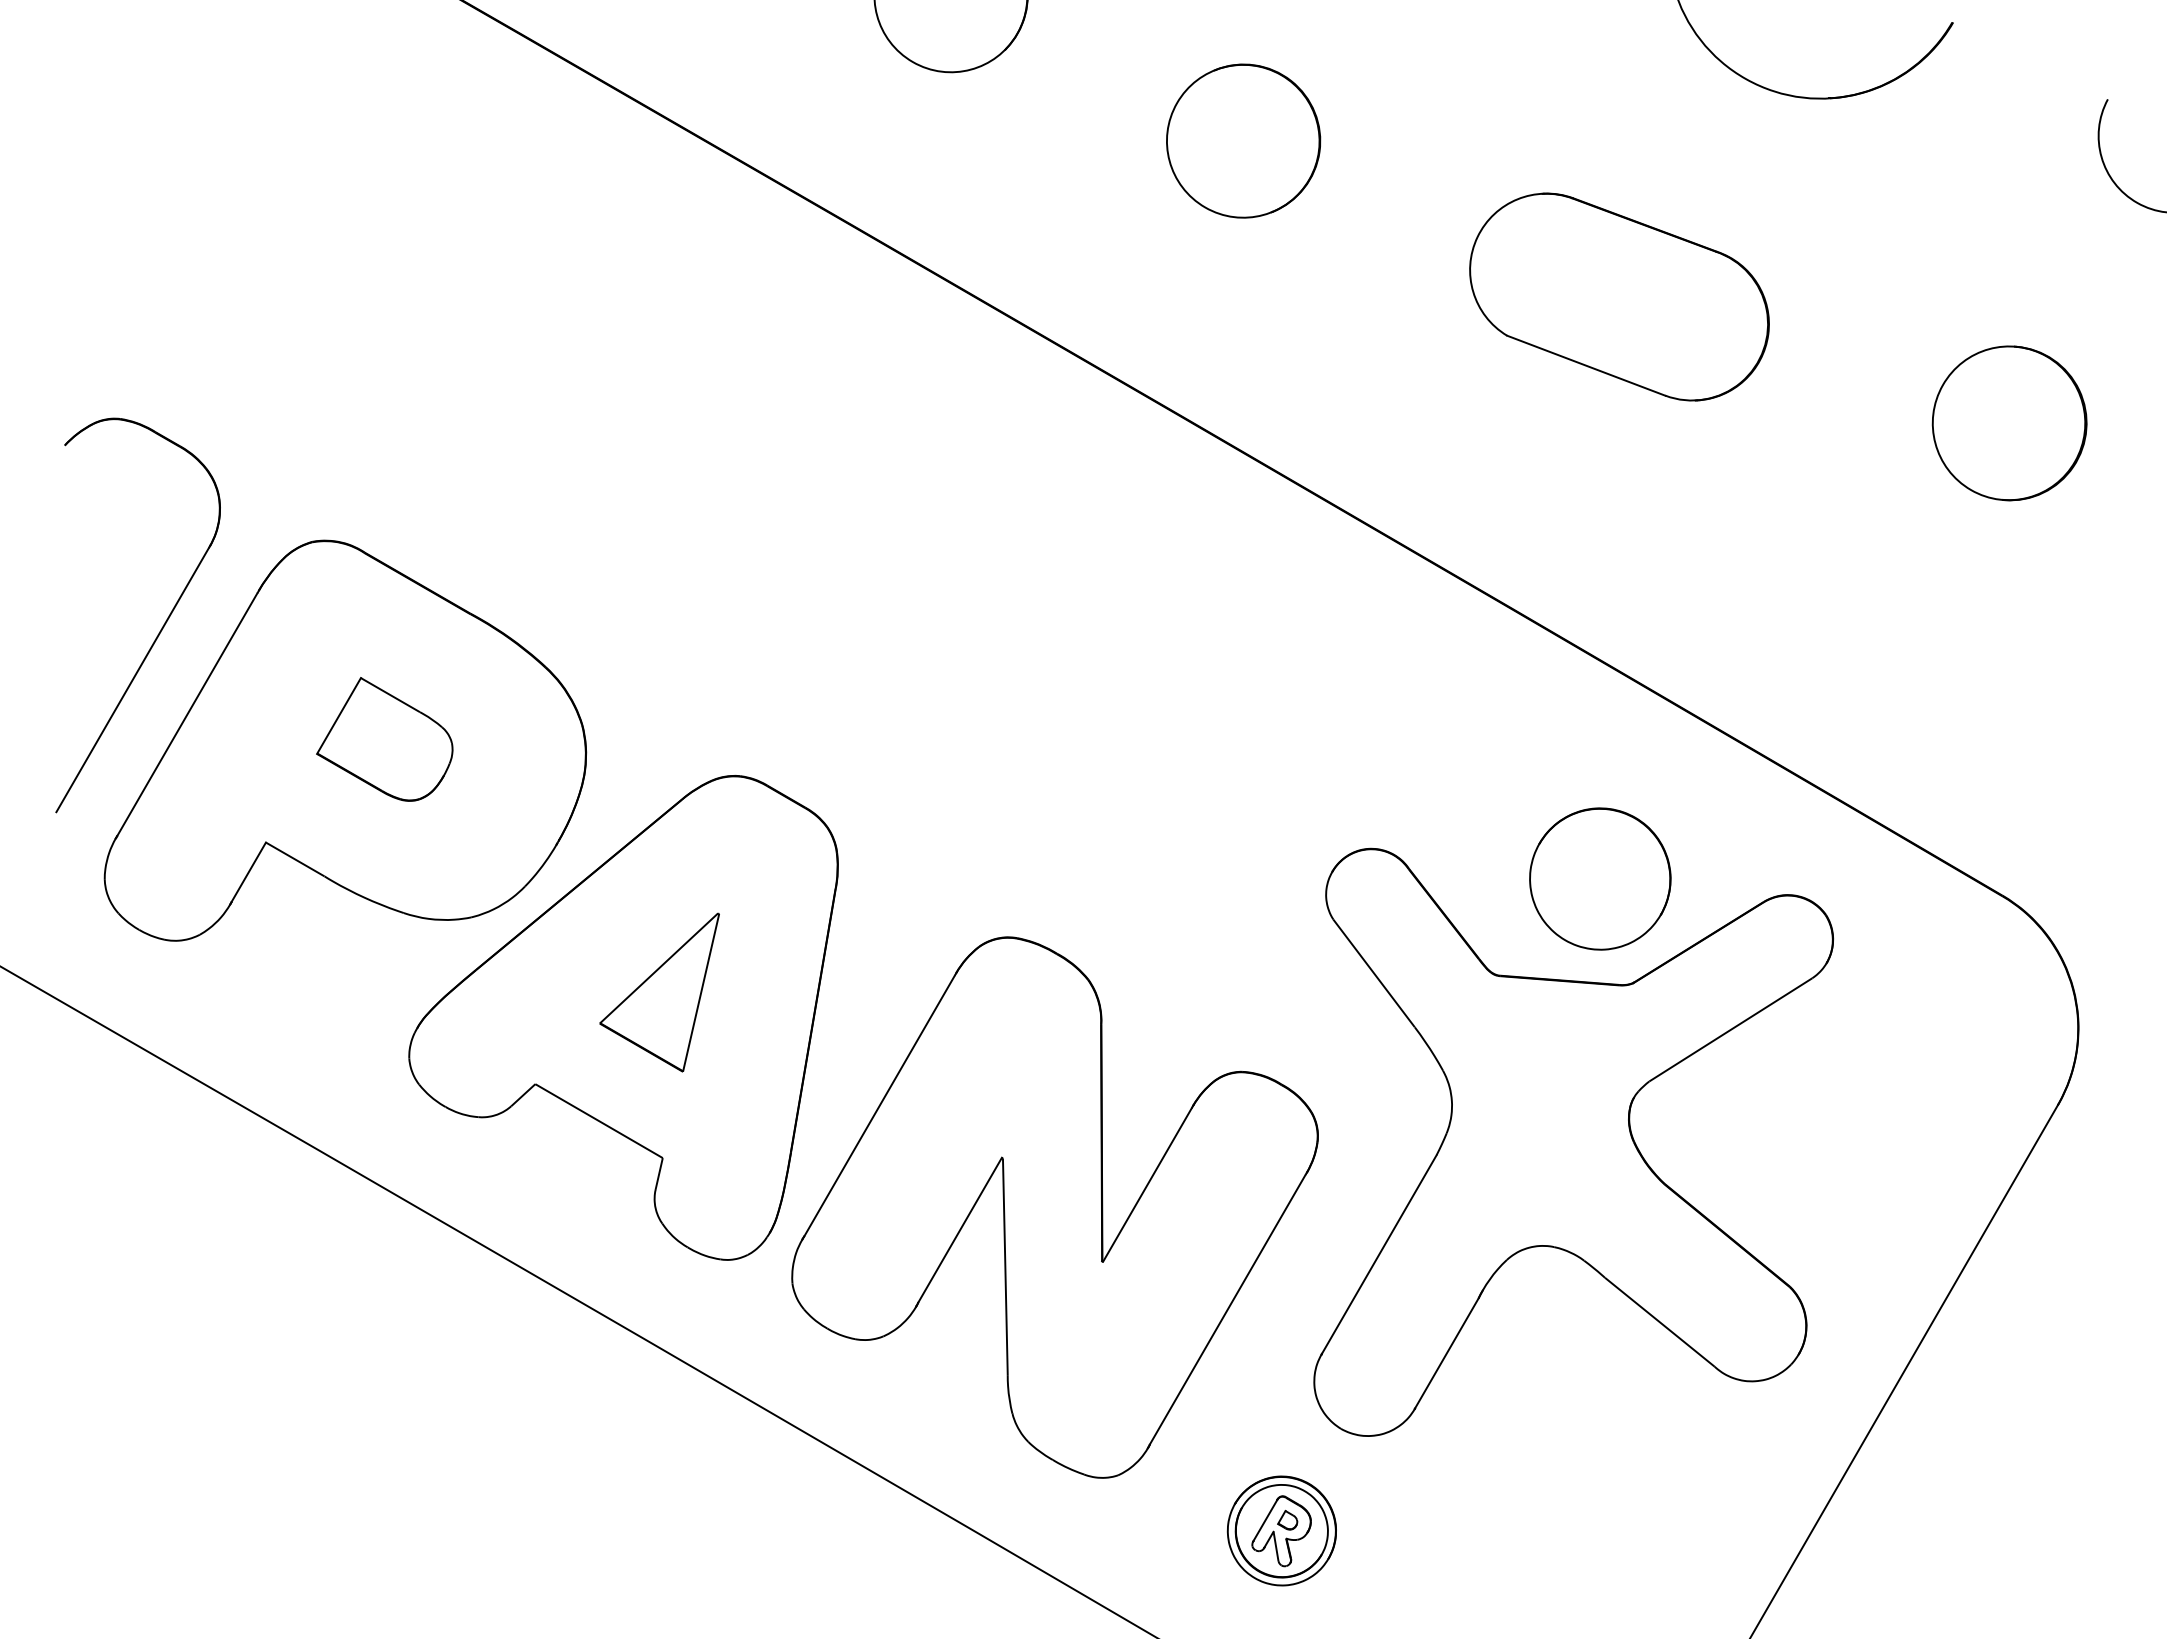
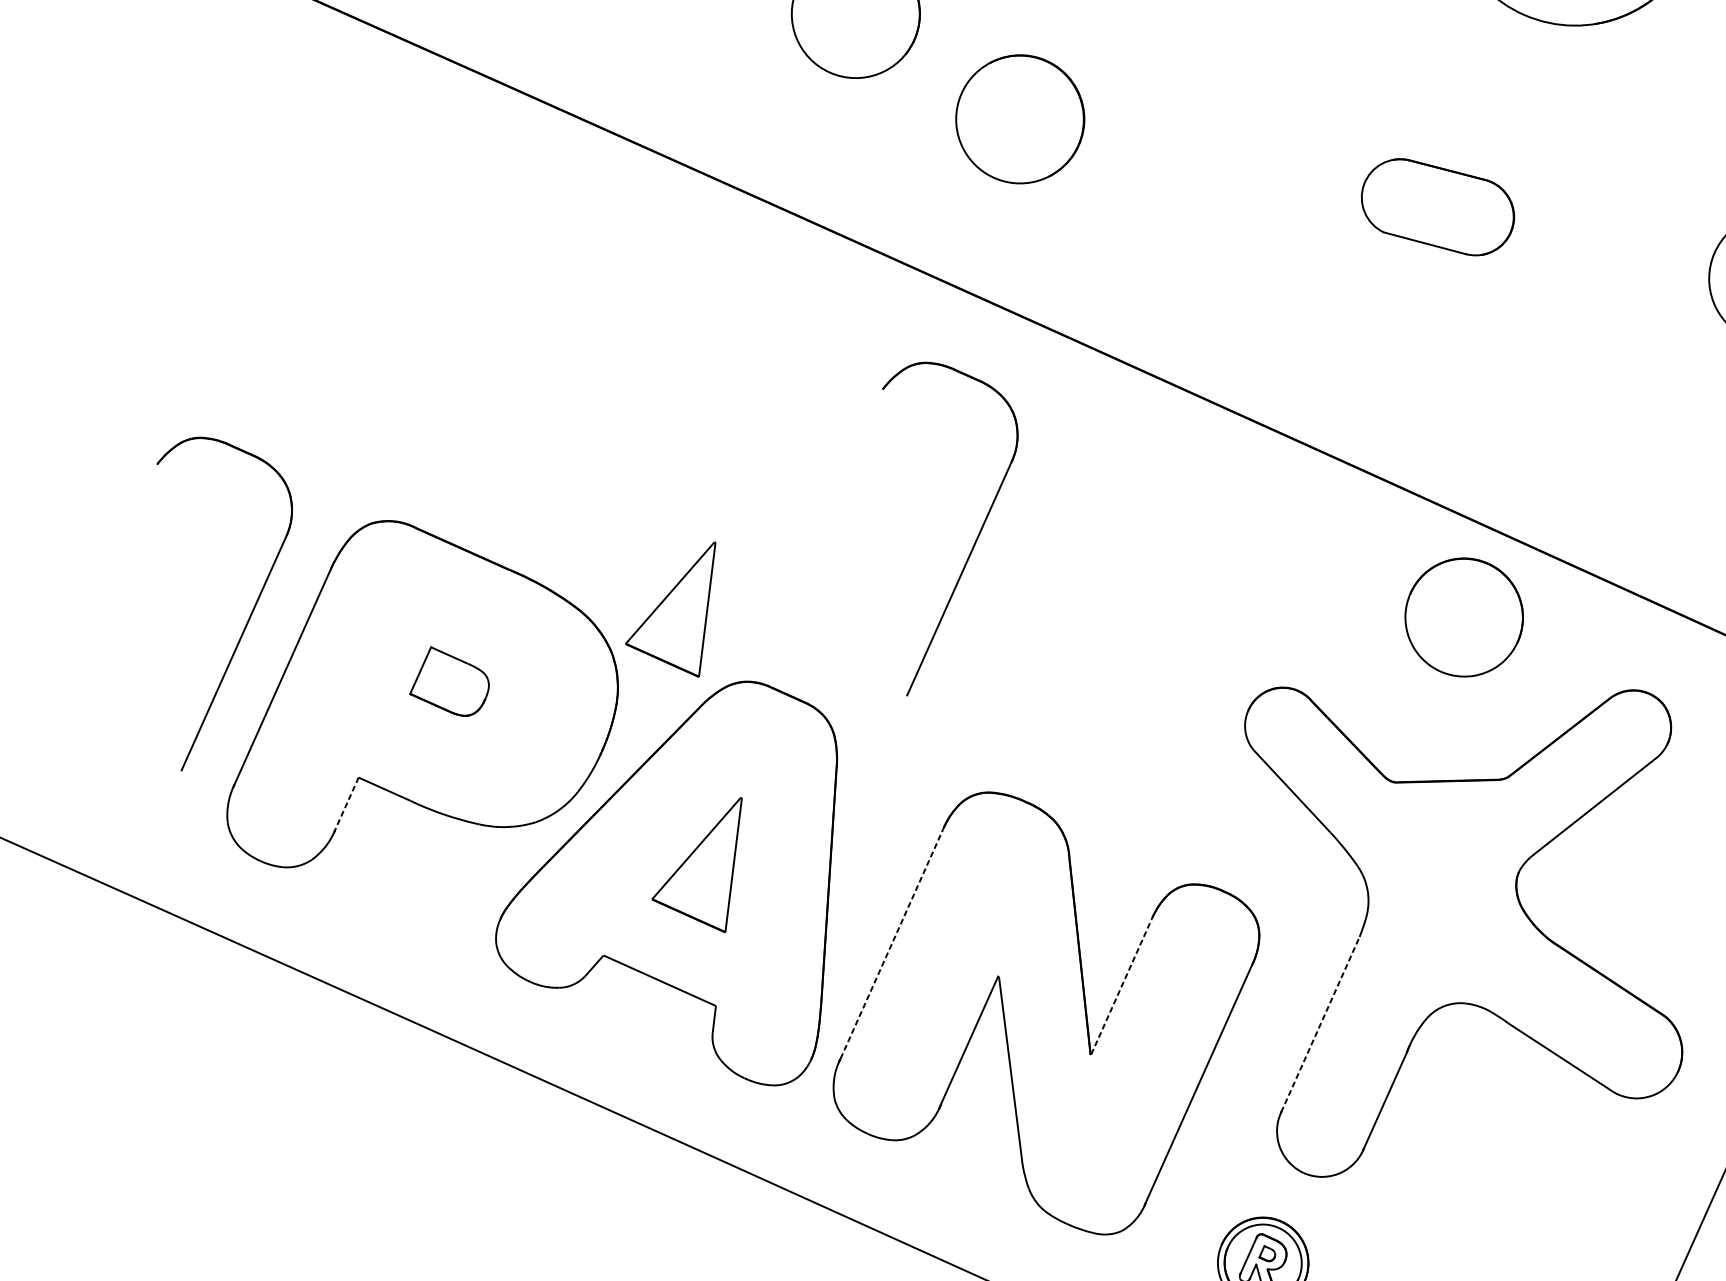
part: (1243, 140) -> (1020, 118), moved
part: (1619, 296) -> (1437, 206), size x0.6
part: (1033, 627) -> (978, 532), added
part: (659, 685) -> (672, 613), added
part: (384, 739) -> (448, 681), size x0.7
line: (248, 872) -> (346, 804), solid -> dashed
part: (1600, 878) -> (1464, 617), moved
line: (879, 1105) -> (891, 943), solid -> dashed
line: (1147, 1185) -> (1121, 987), solid -> dashed
line: (1379, 1254) -> (1320, 1024), solid -> dashed

